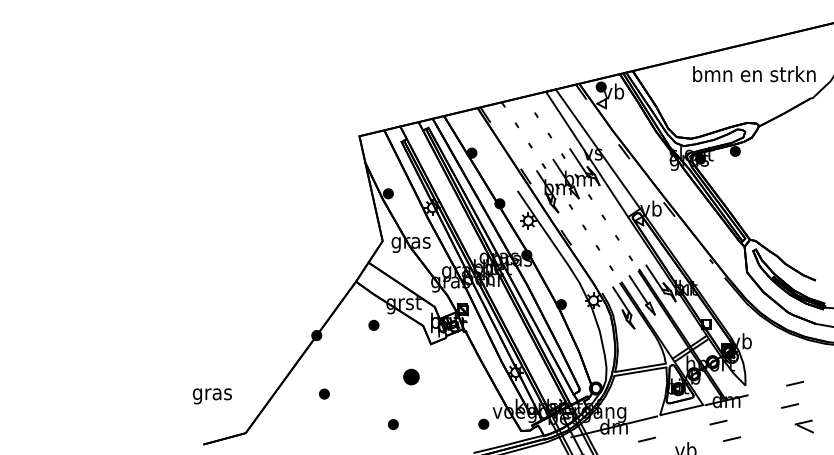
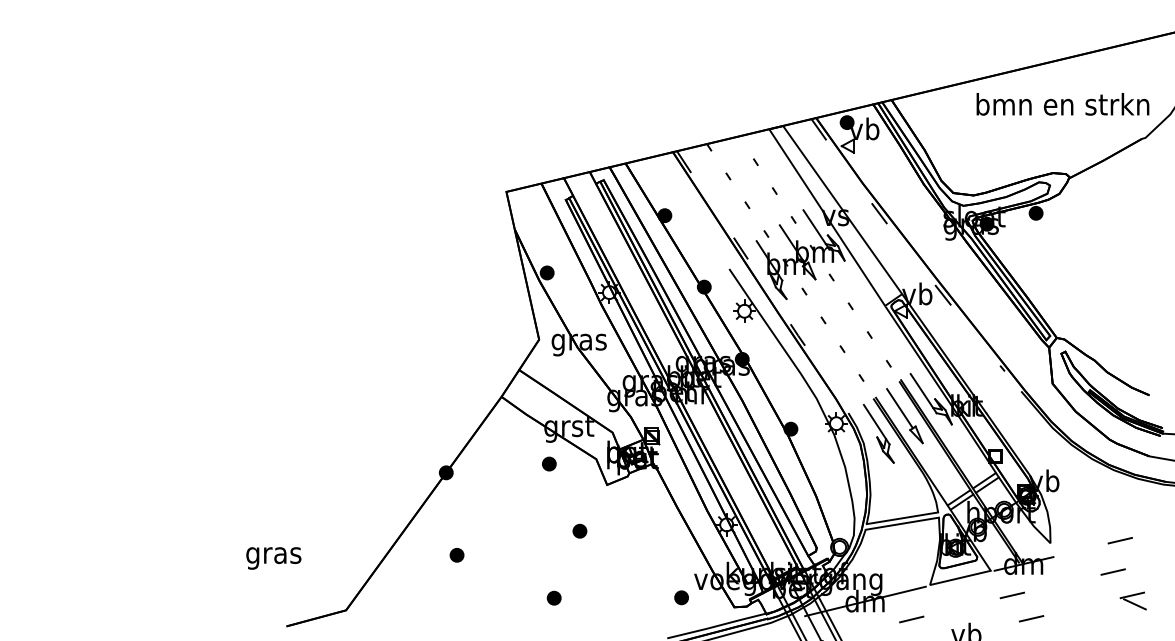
part: (373, 324) -> (548, 462), moved
part: (411, 376) -> (579, 530), size x0.62
text: (211, 396) -> (272, 558), moved

